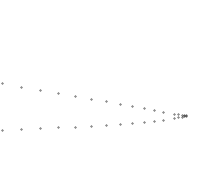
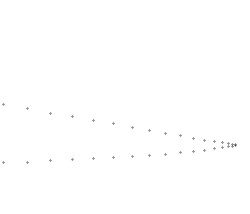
part: (179, 115) -> (224, 144), size x1.43

